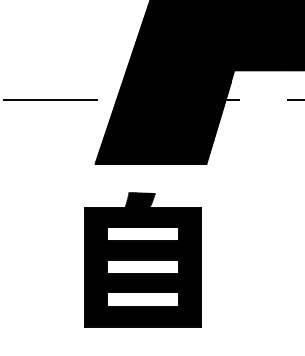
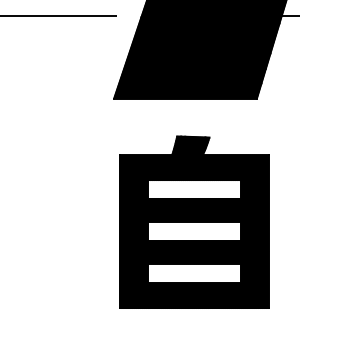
part: (142, 259) -> (193, 221), moved

